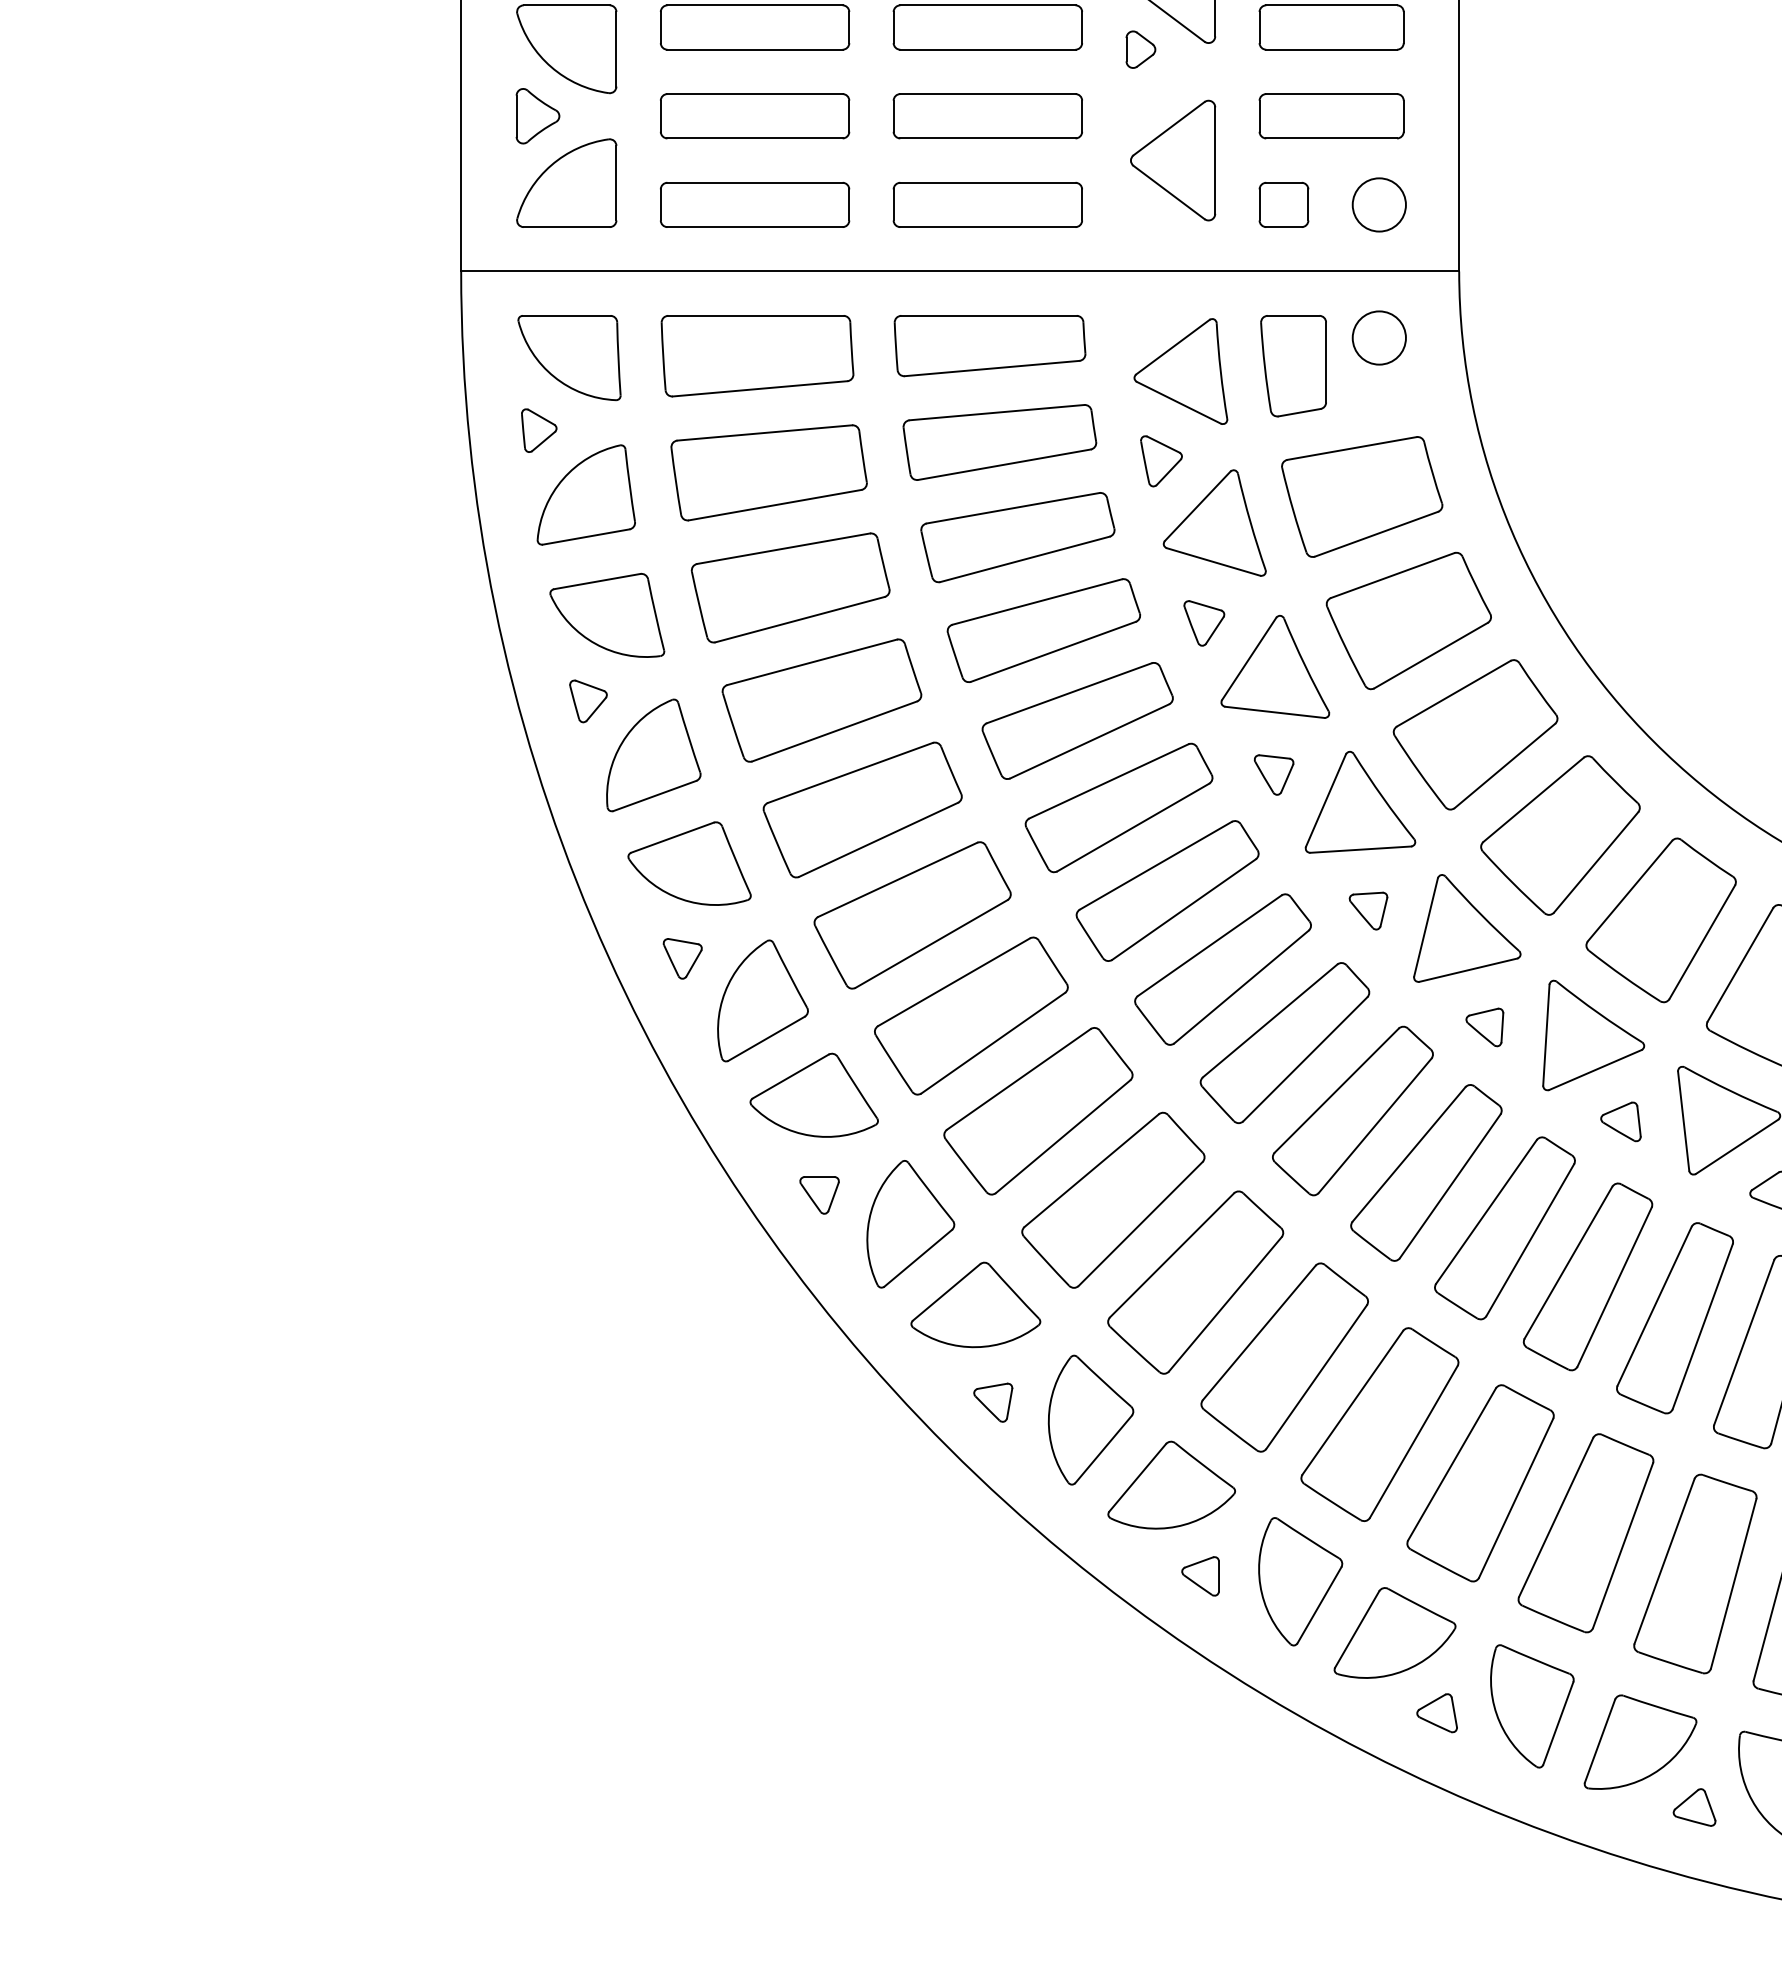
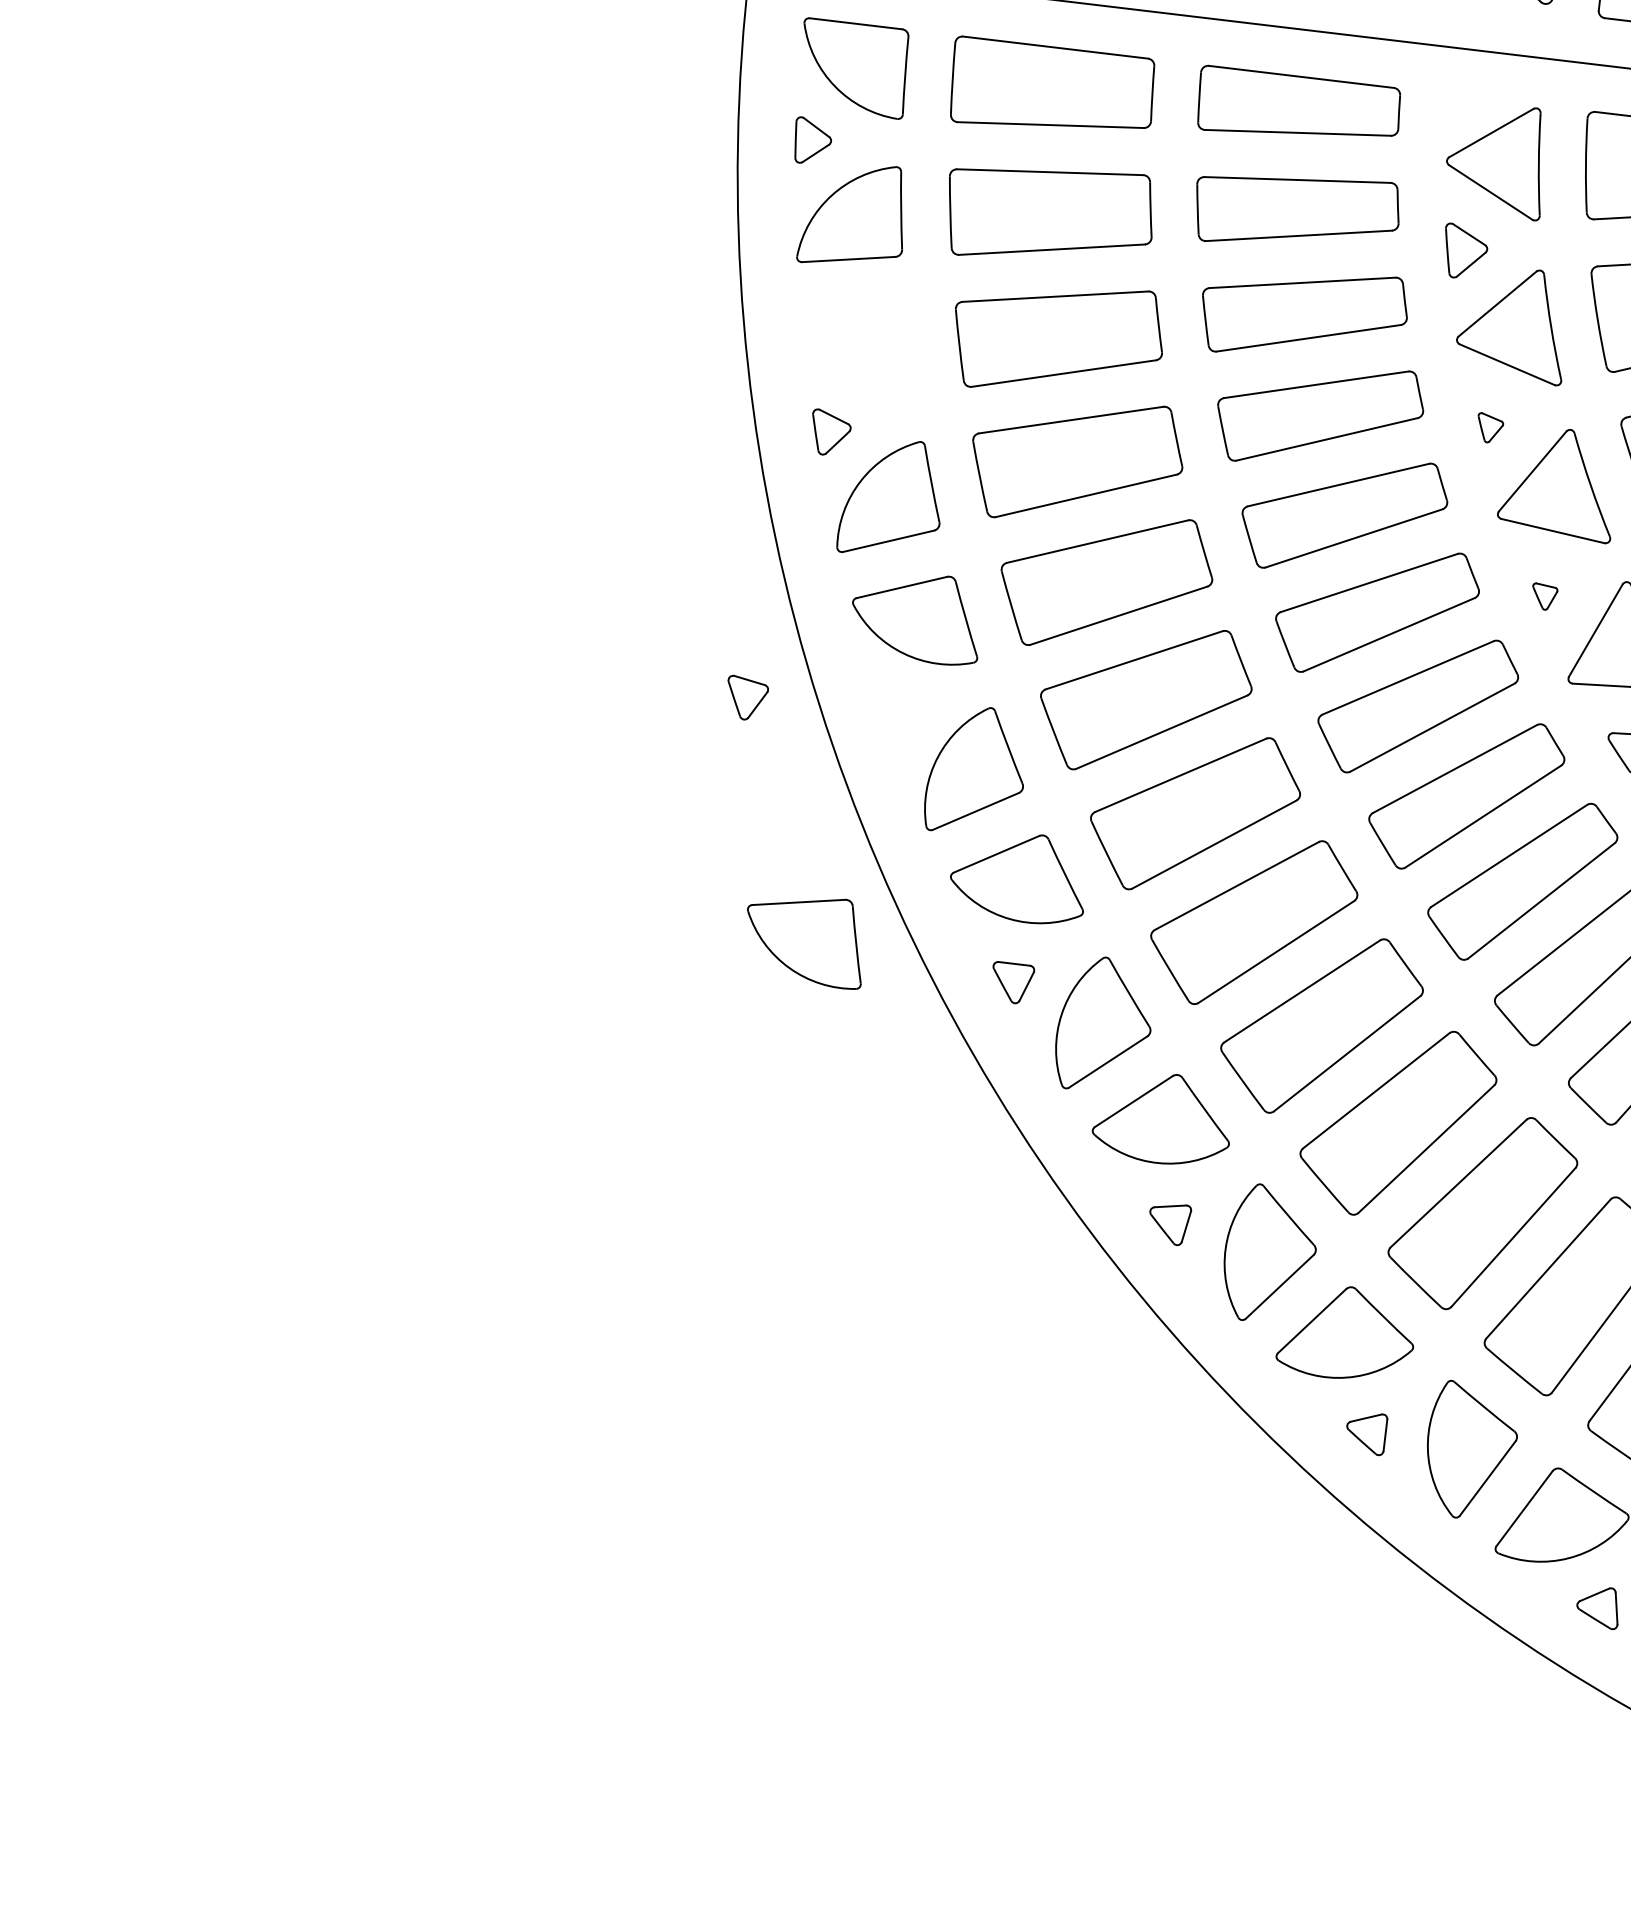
part: (607, 614) -> (805, 938), moved
part: (1204, 623) -> (1489, 428), size x0.6
part: (1273, 774) -> (1543, 596), size x0.6
part: (682, 958) -> (746, 698), moved

